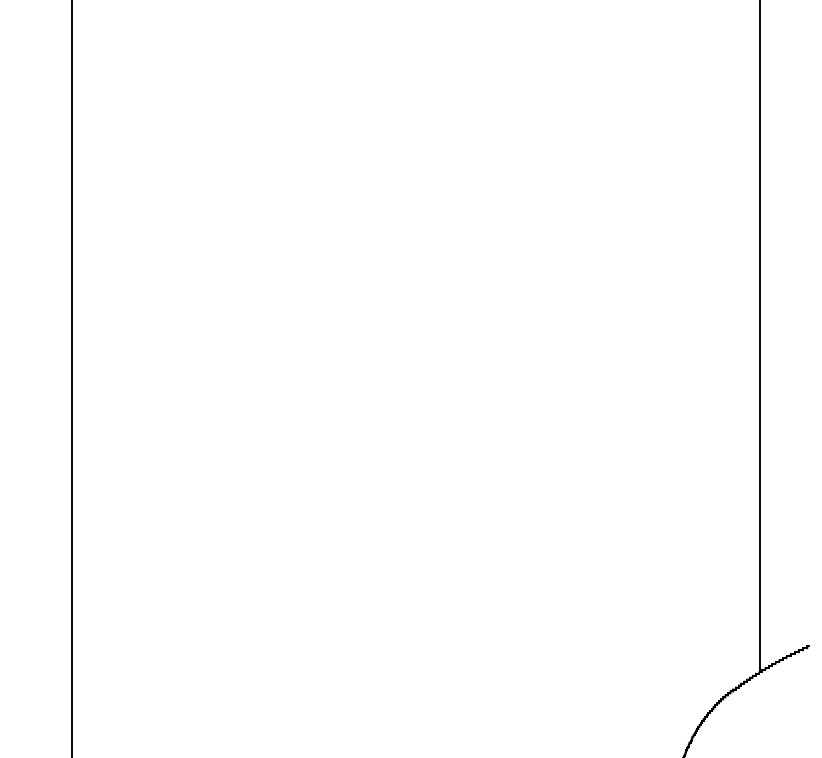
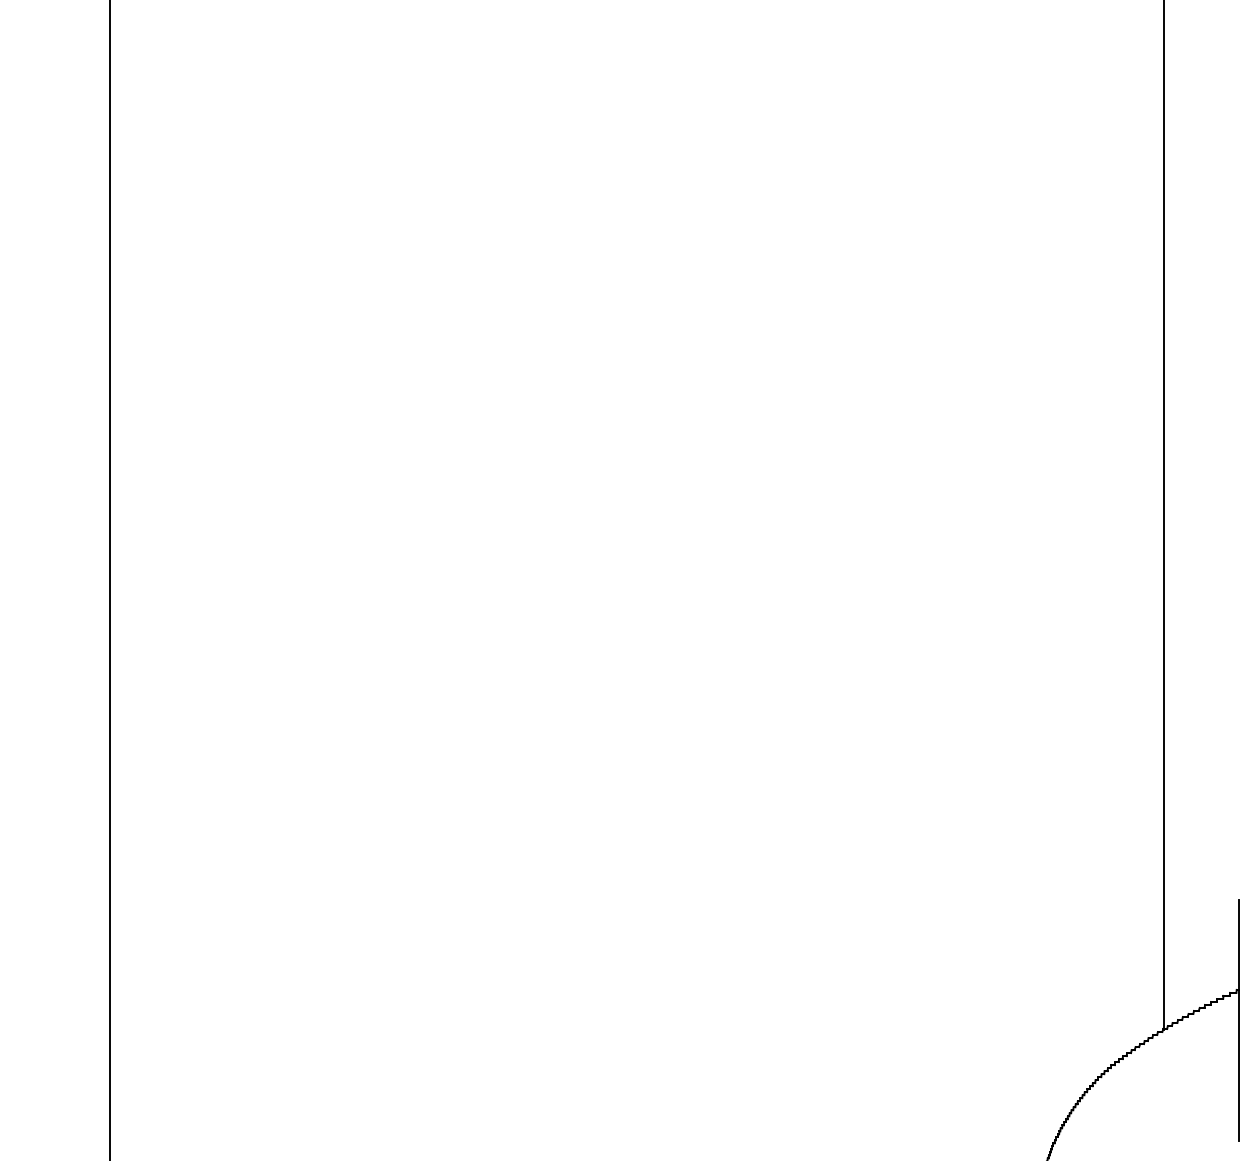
line: (809, 665) -> (1239, 1019), added

